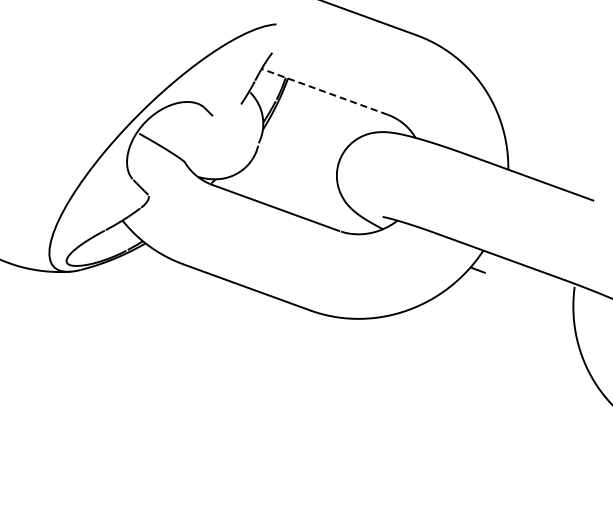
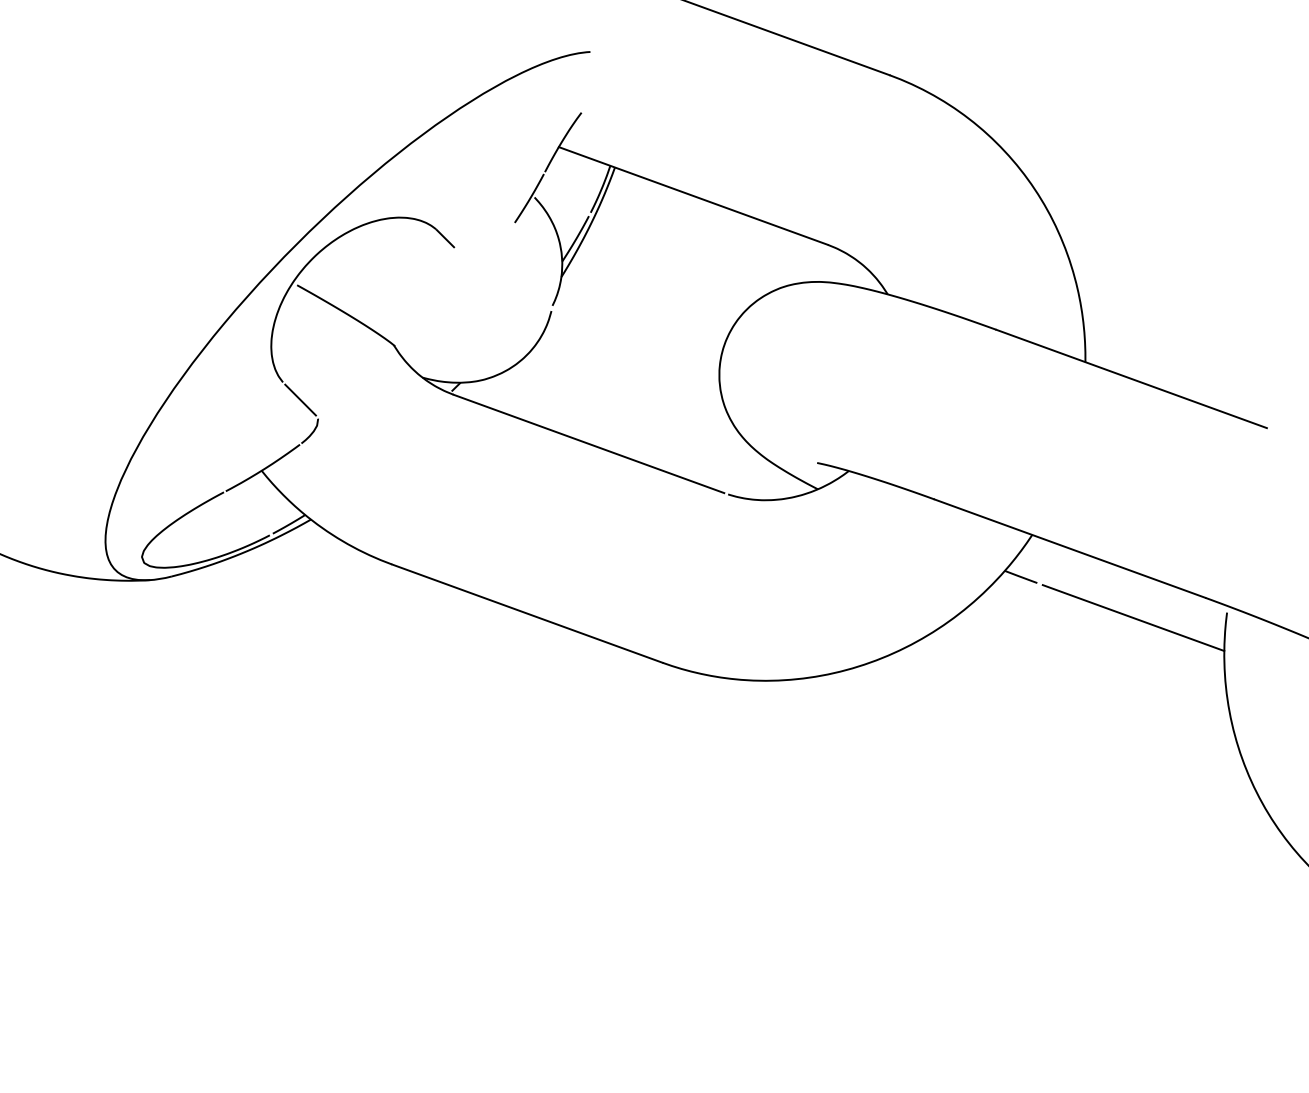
line: (324, 91) -> (692, 195), dashed -> solid
line: (530, 289) -> (1132, 618), added

